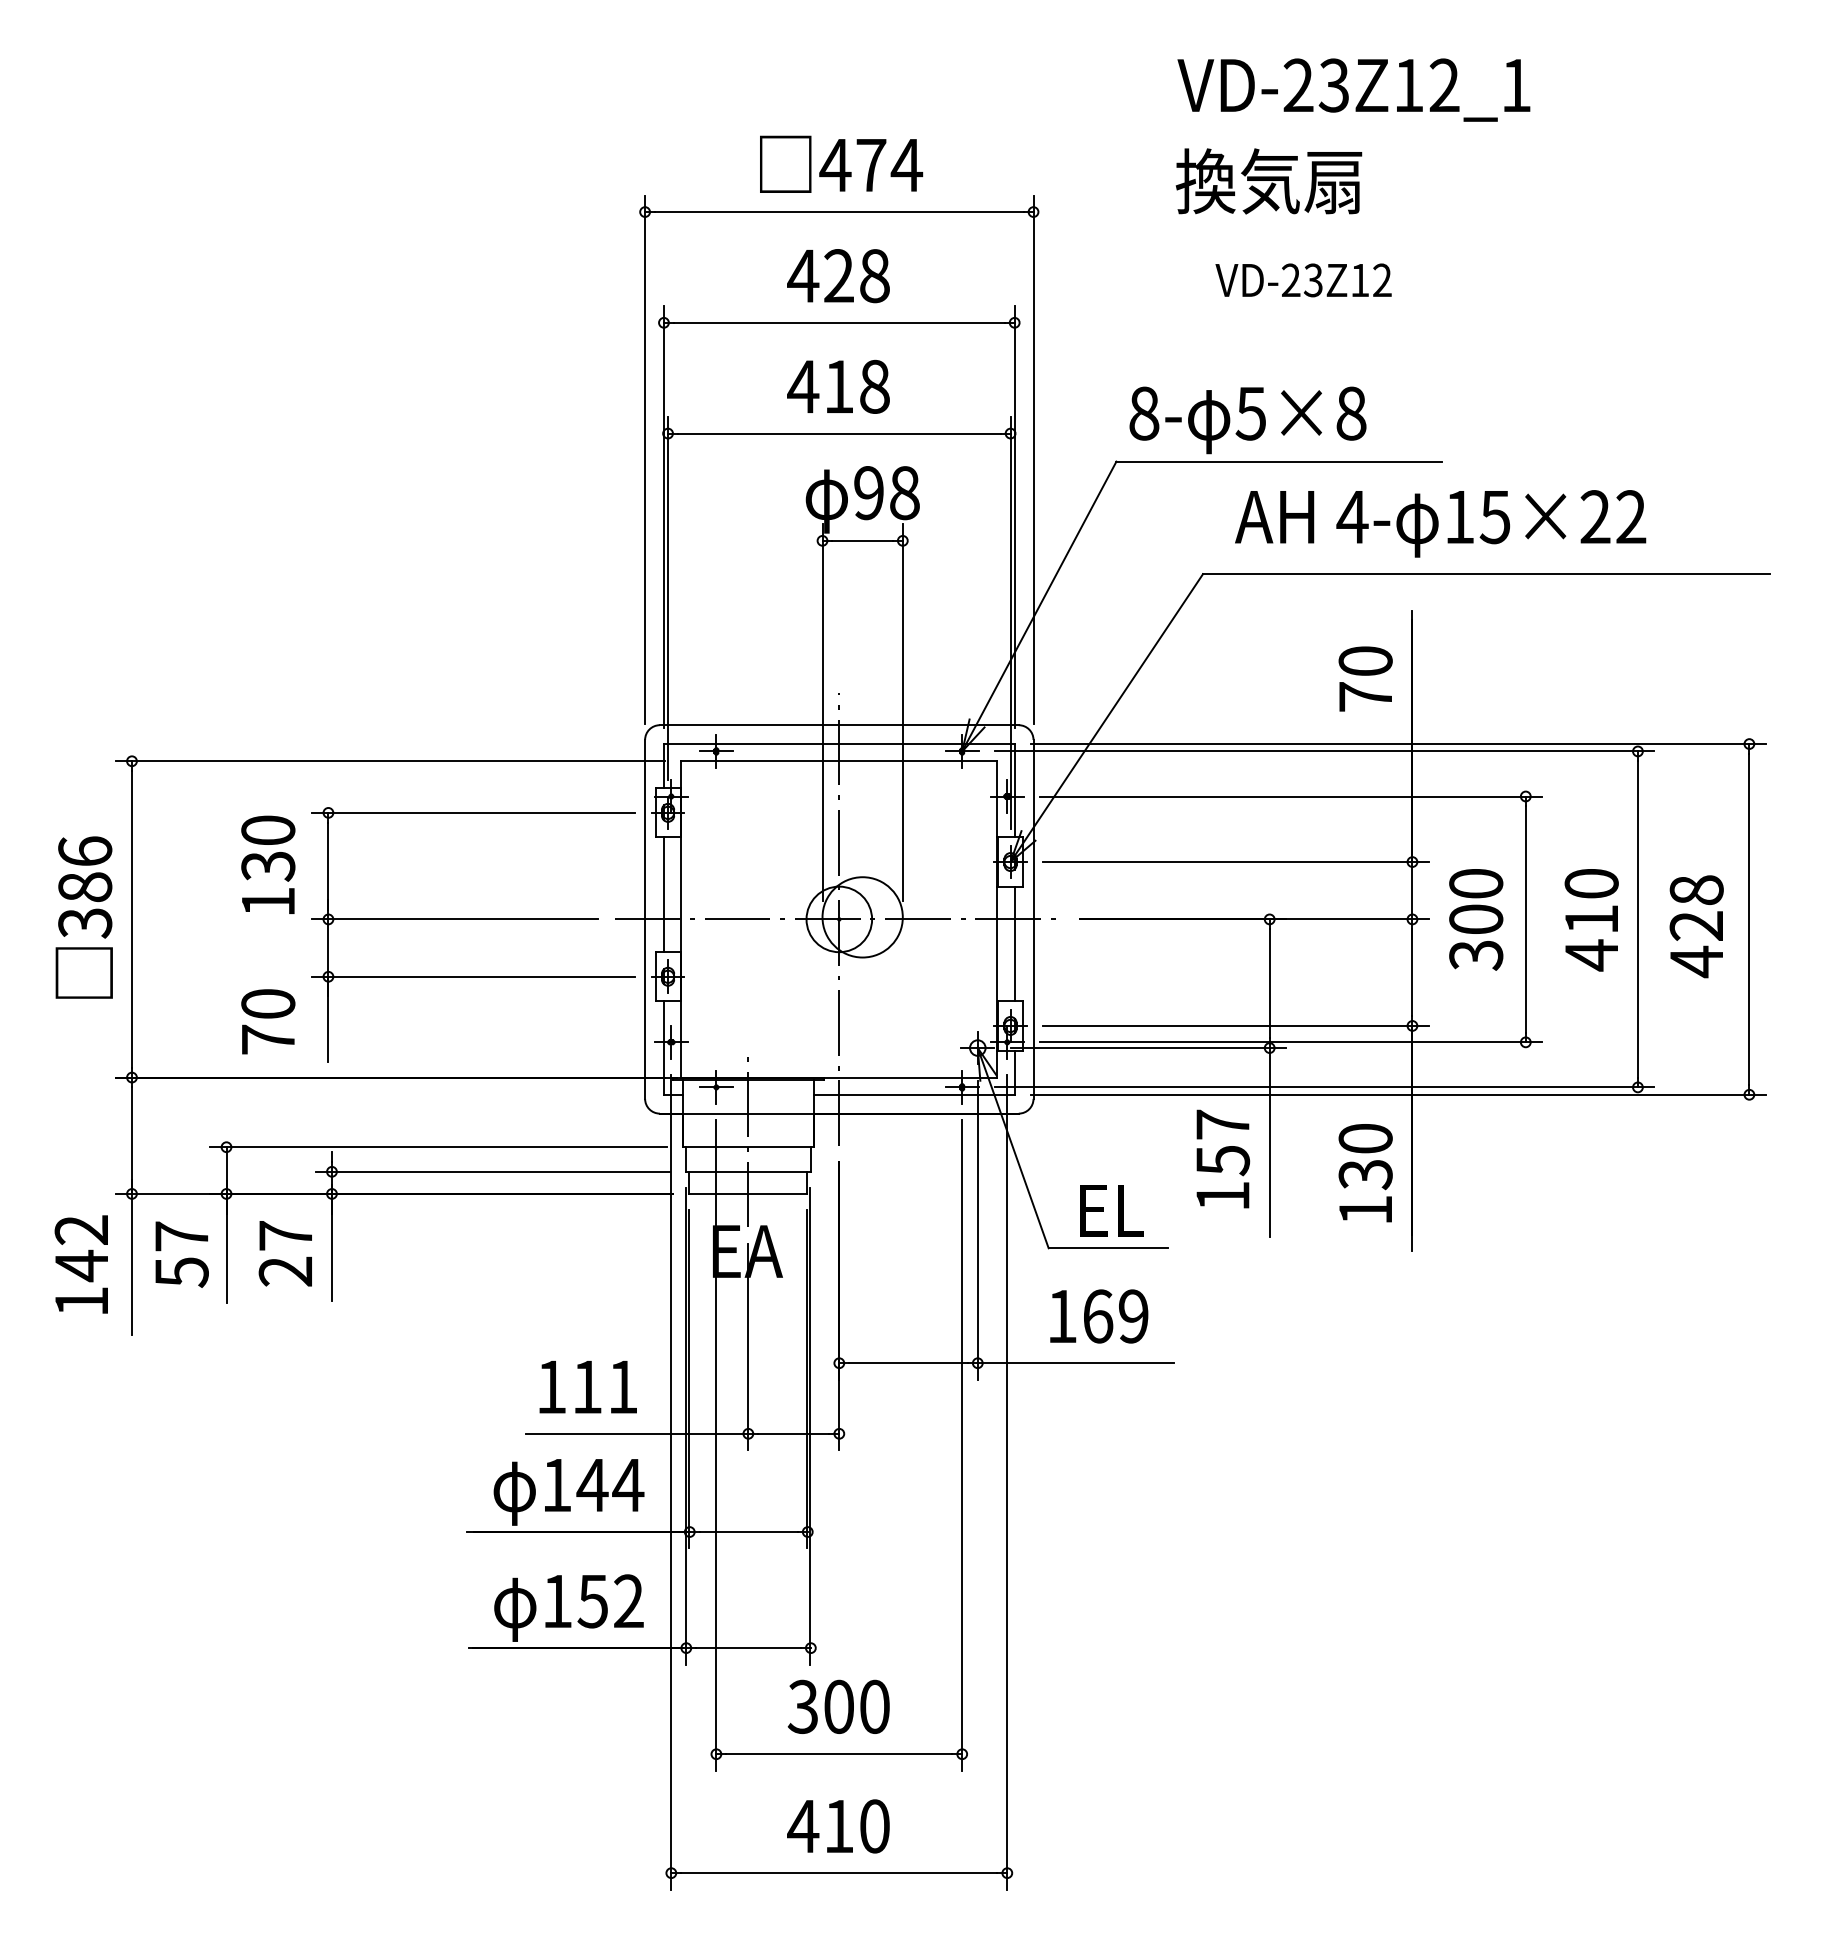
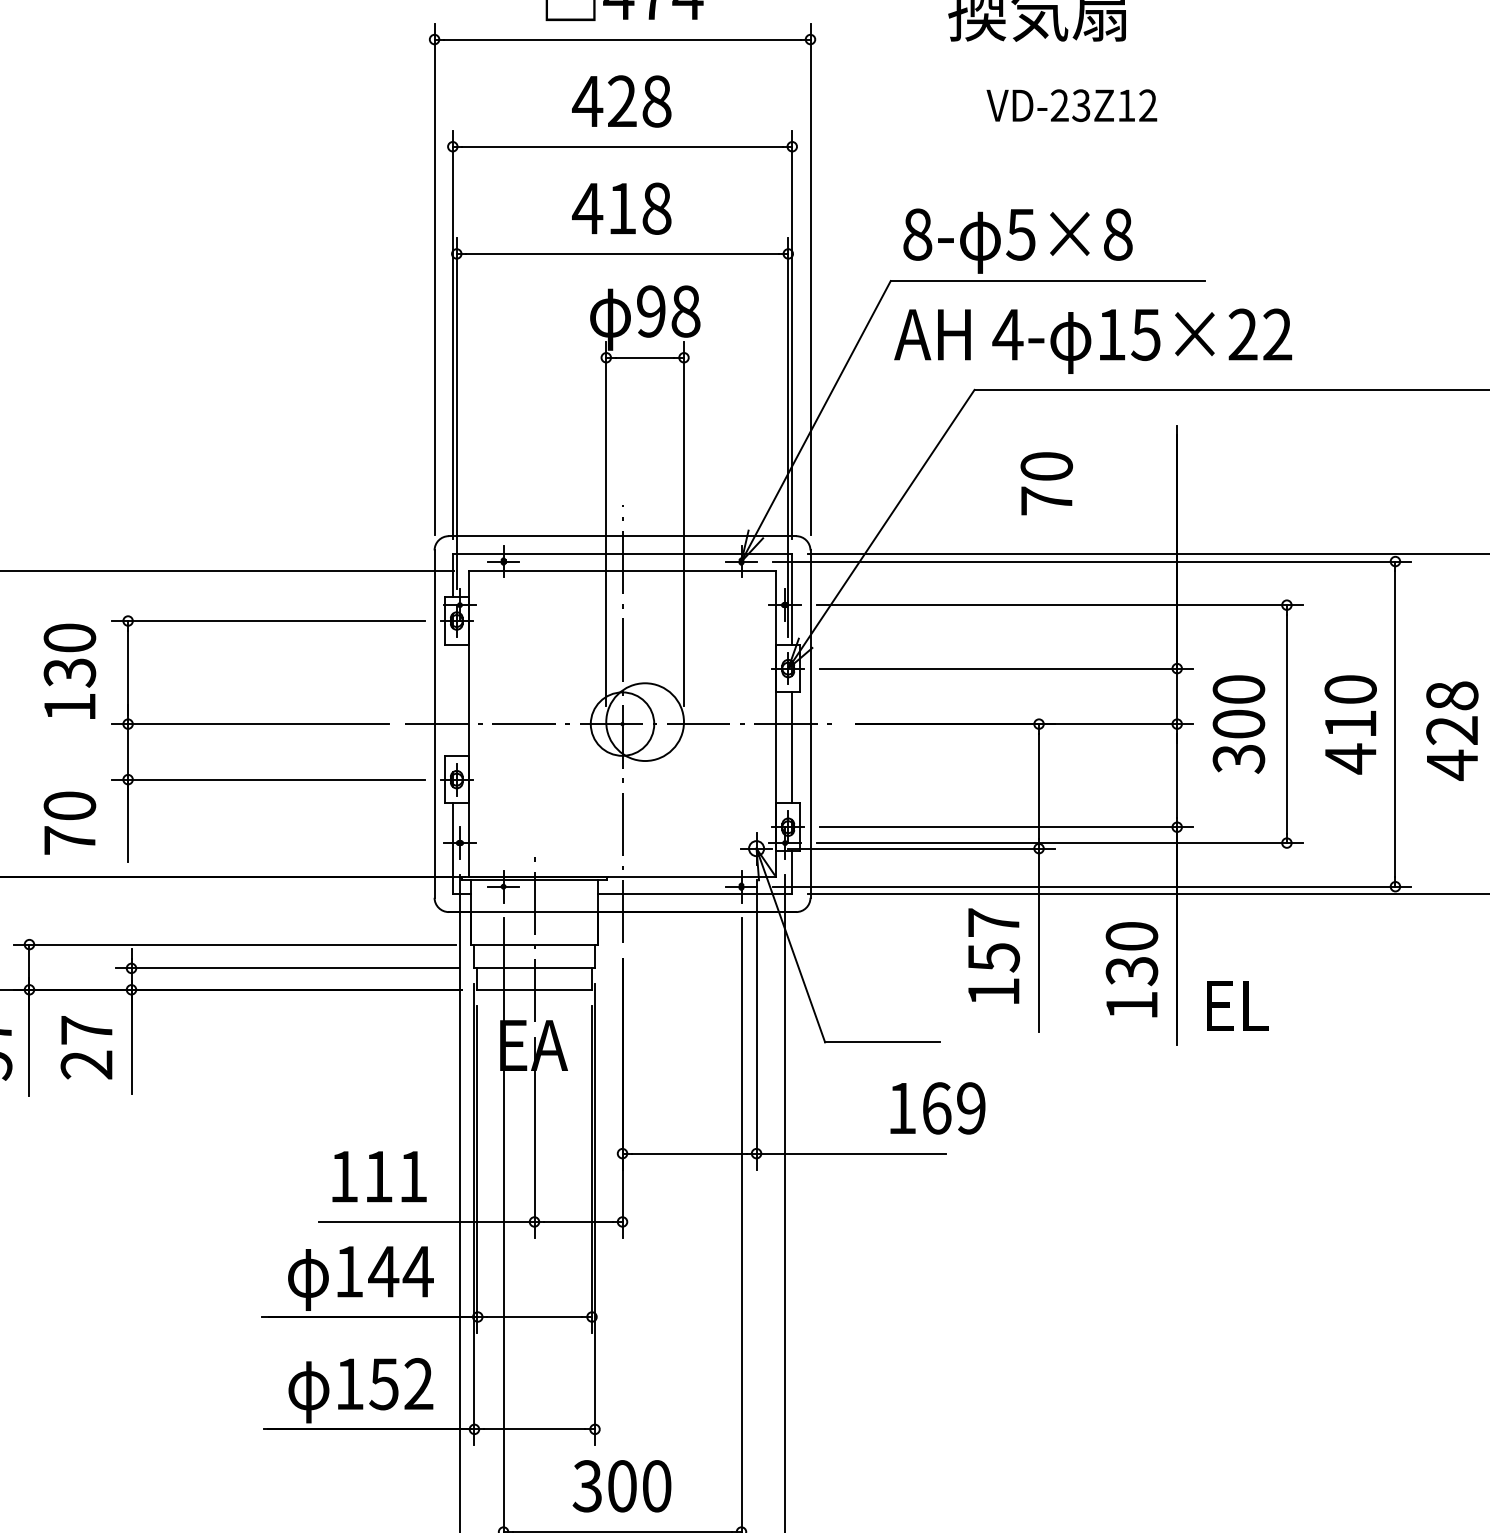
text: (1440, 523) -> (1093, 340), moved
text: (1365, 678) -> (1046, 483), moved
line: (663, 894) -> (452, 700), removed
text: (1111, 1210) -> (1237, 1005), moved
text: (1099, 1316) -> (938, 1108), moved

